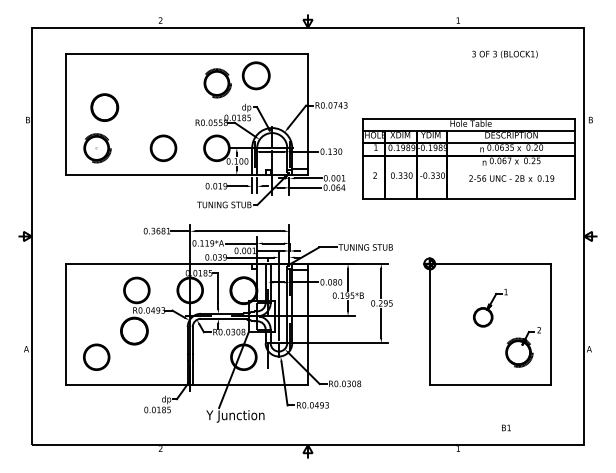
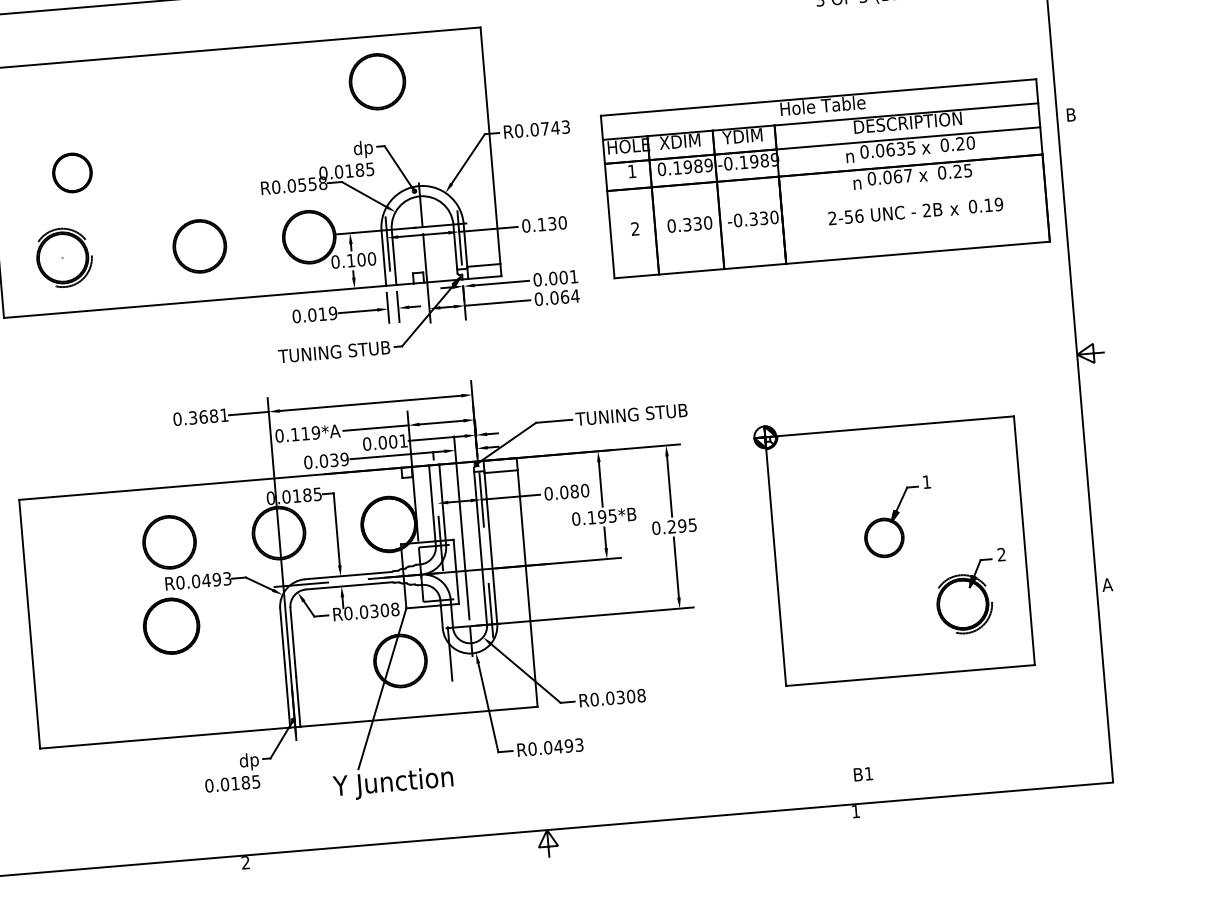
part: (217, 83) -> (299, 104), removed
part: (104, 107) -> (71, 172), size x0.7
part: (468, 158) -> (823, 177), moved
circle: (96, 356) -> (98, 684), removed
text: (506, 427) -> (863, 773), moved

